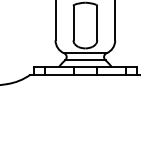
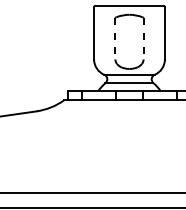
line: (73, 22) -> (115, 38), solid -> dashed
line: (97, 22) -> (143, 38), solid -> dashed

